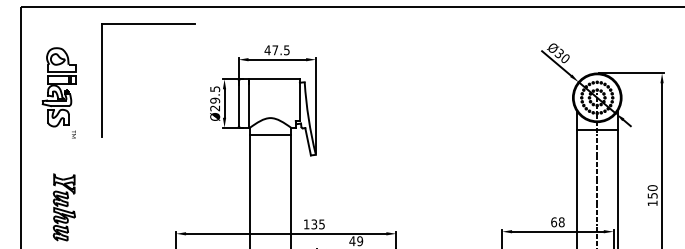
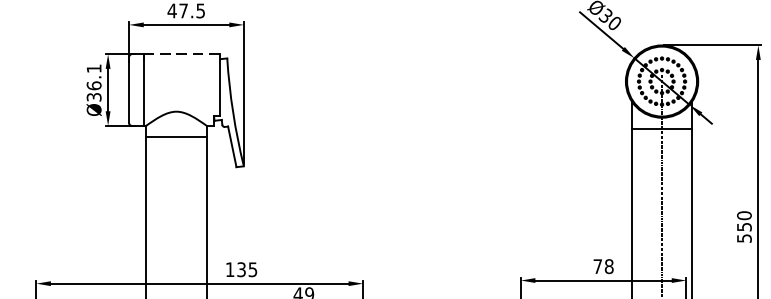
line: (274, 79) -> (182, 54), solid -> dashed
text: (215, 98) -> (94, 82), Ø29.5 -> Ø36.1
text: (652, 203) -> (744, 238), 150 -> 550
text: (554, 222) -> (598, 266), 68 -> 78

